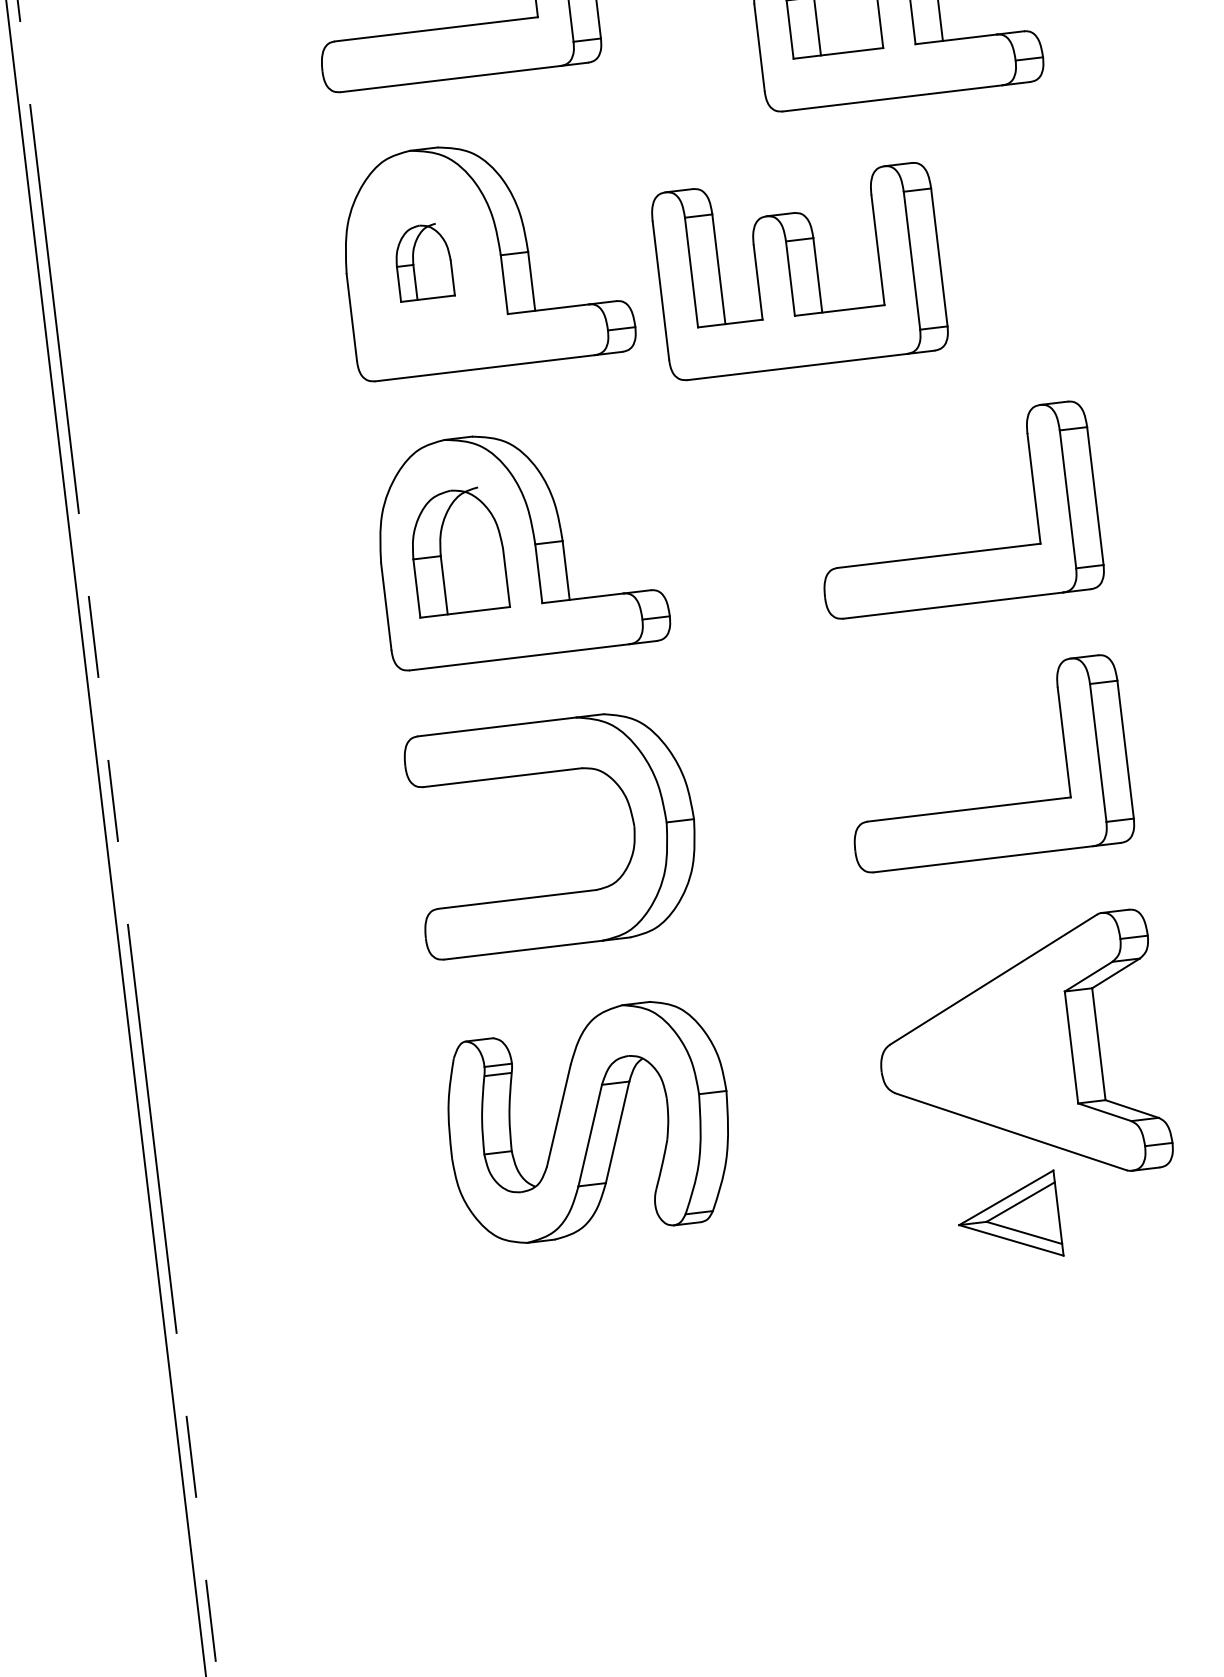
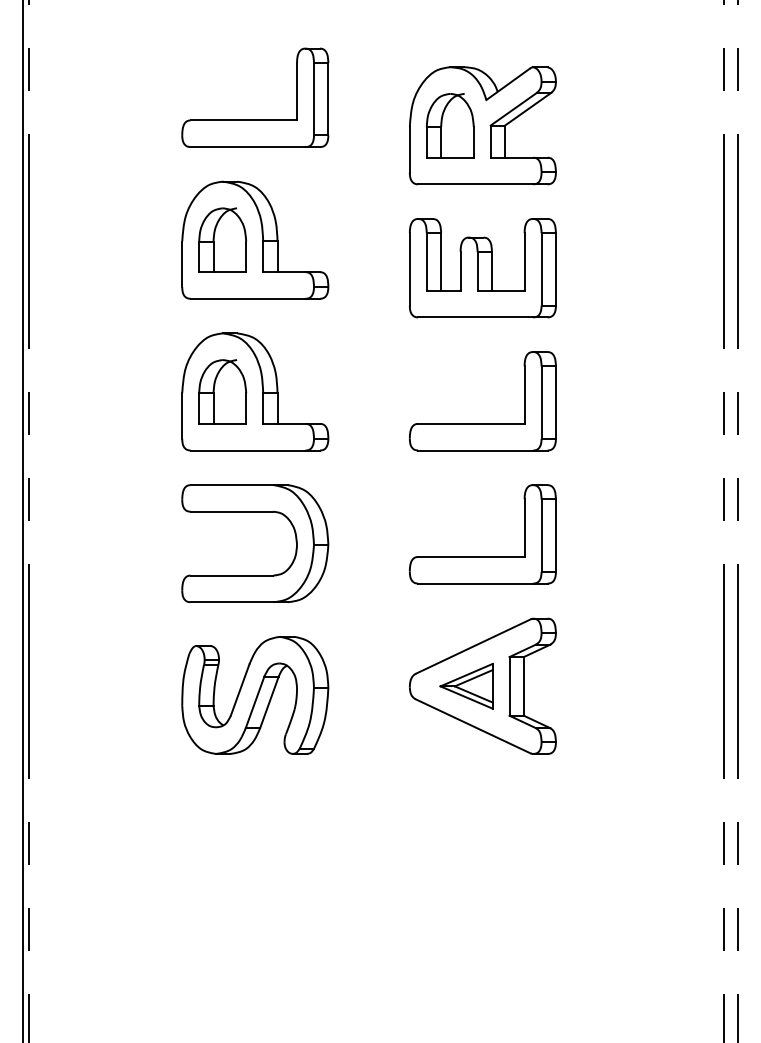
part: (422, 261) -> (222, 239), size x1.67
part: (799, 272) -> (482, 268), moved
part: (1008, 1219) -> (466, 686), moved

